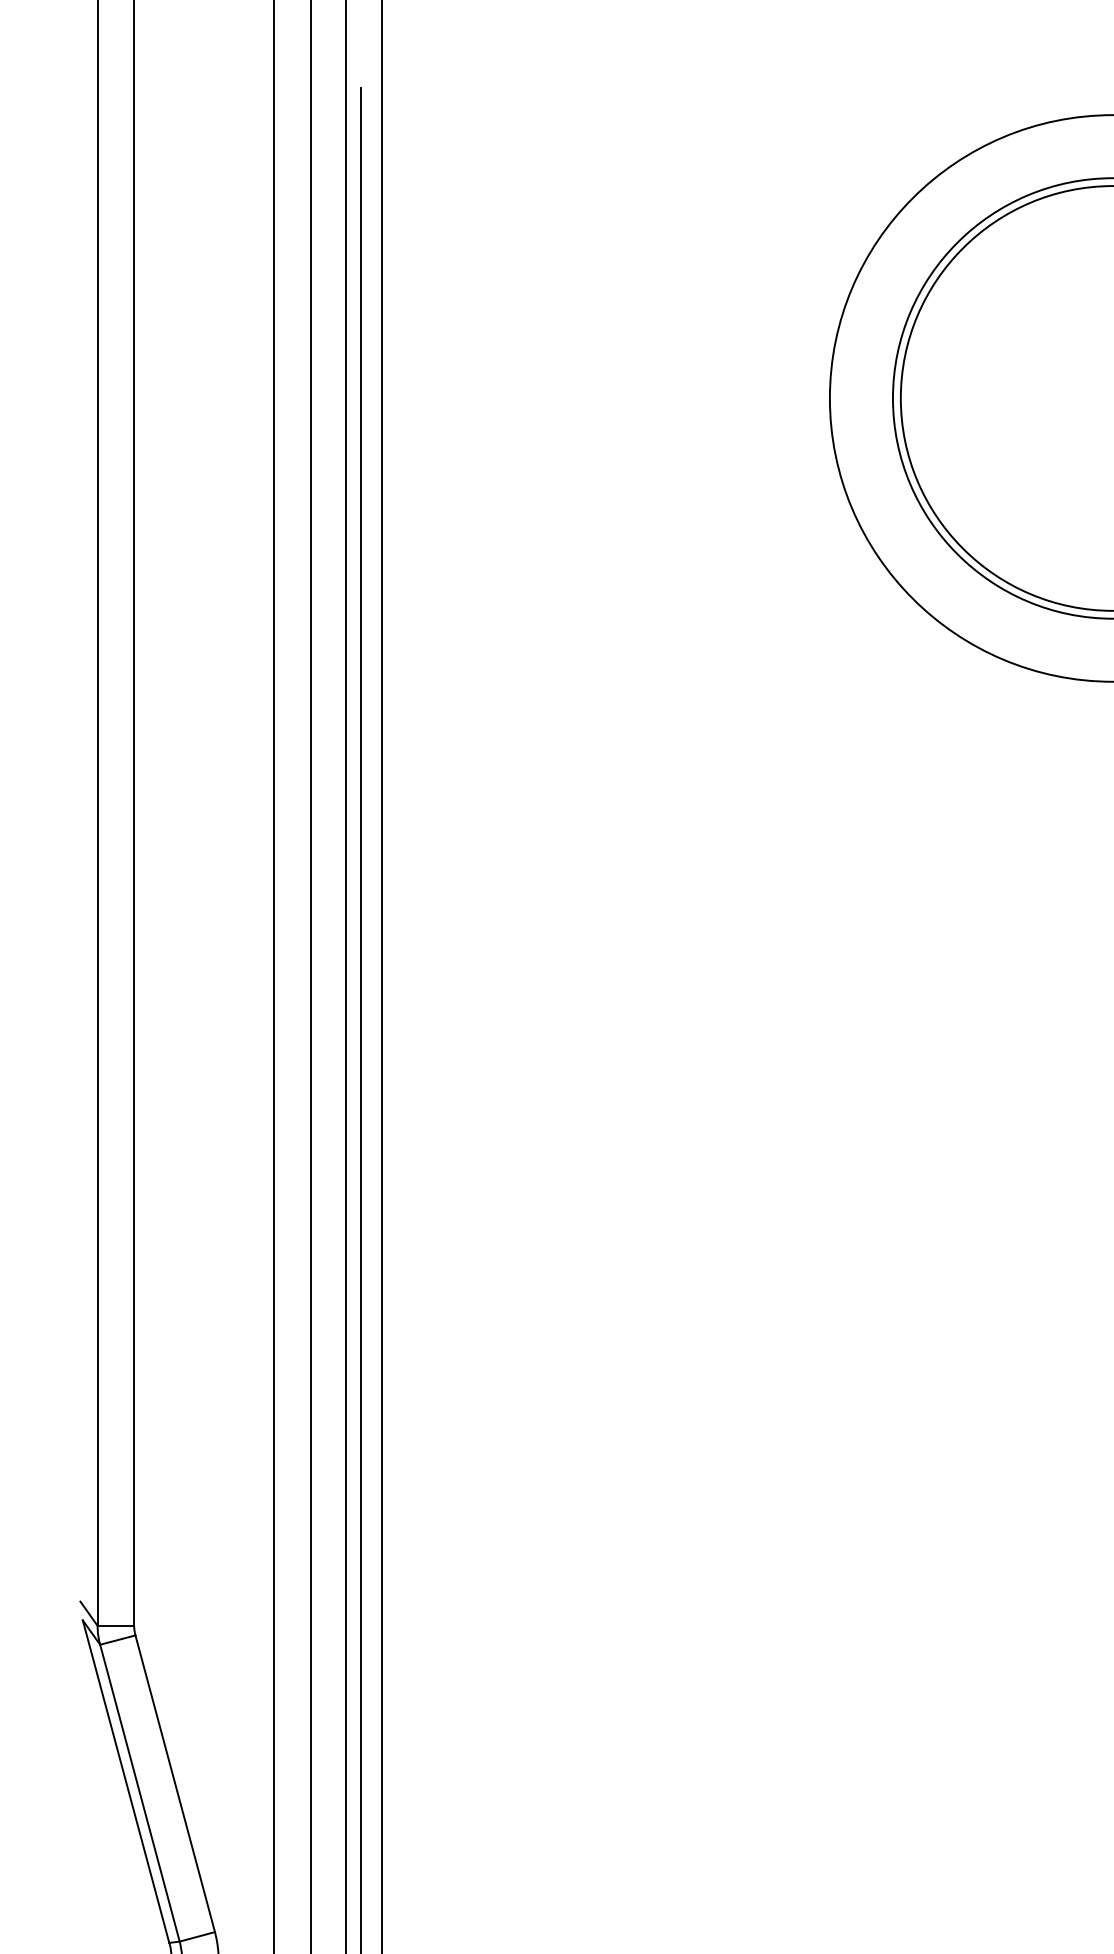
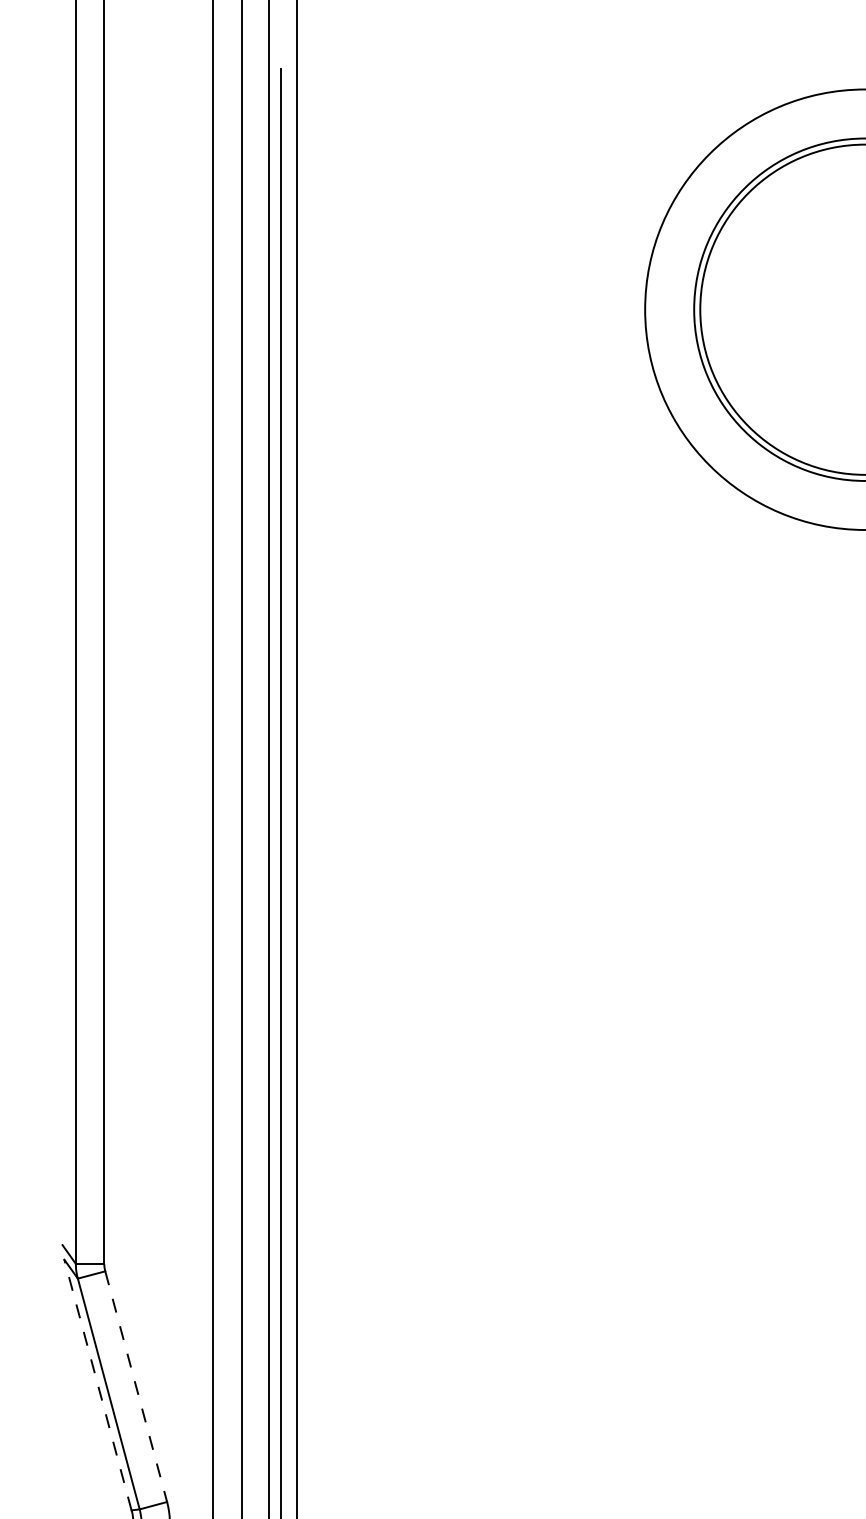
line: (126, 1781) -> (98, 1384), solid -> dashed
line: (175, 1783) -> (136, 1386), solid -> dashed

